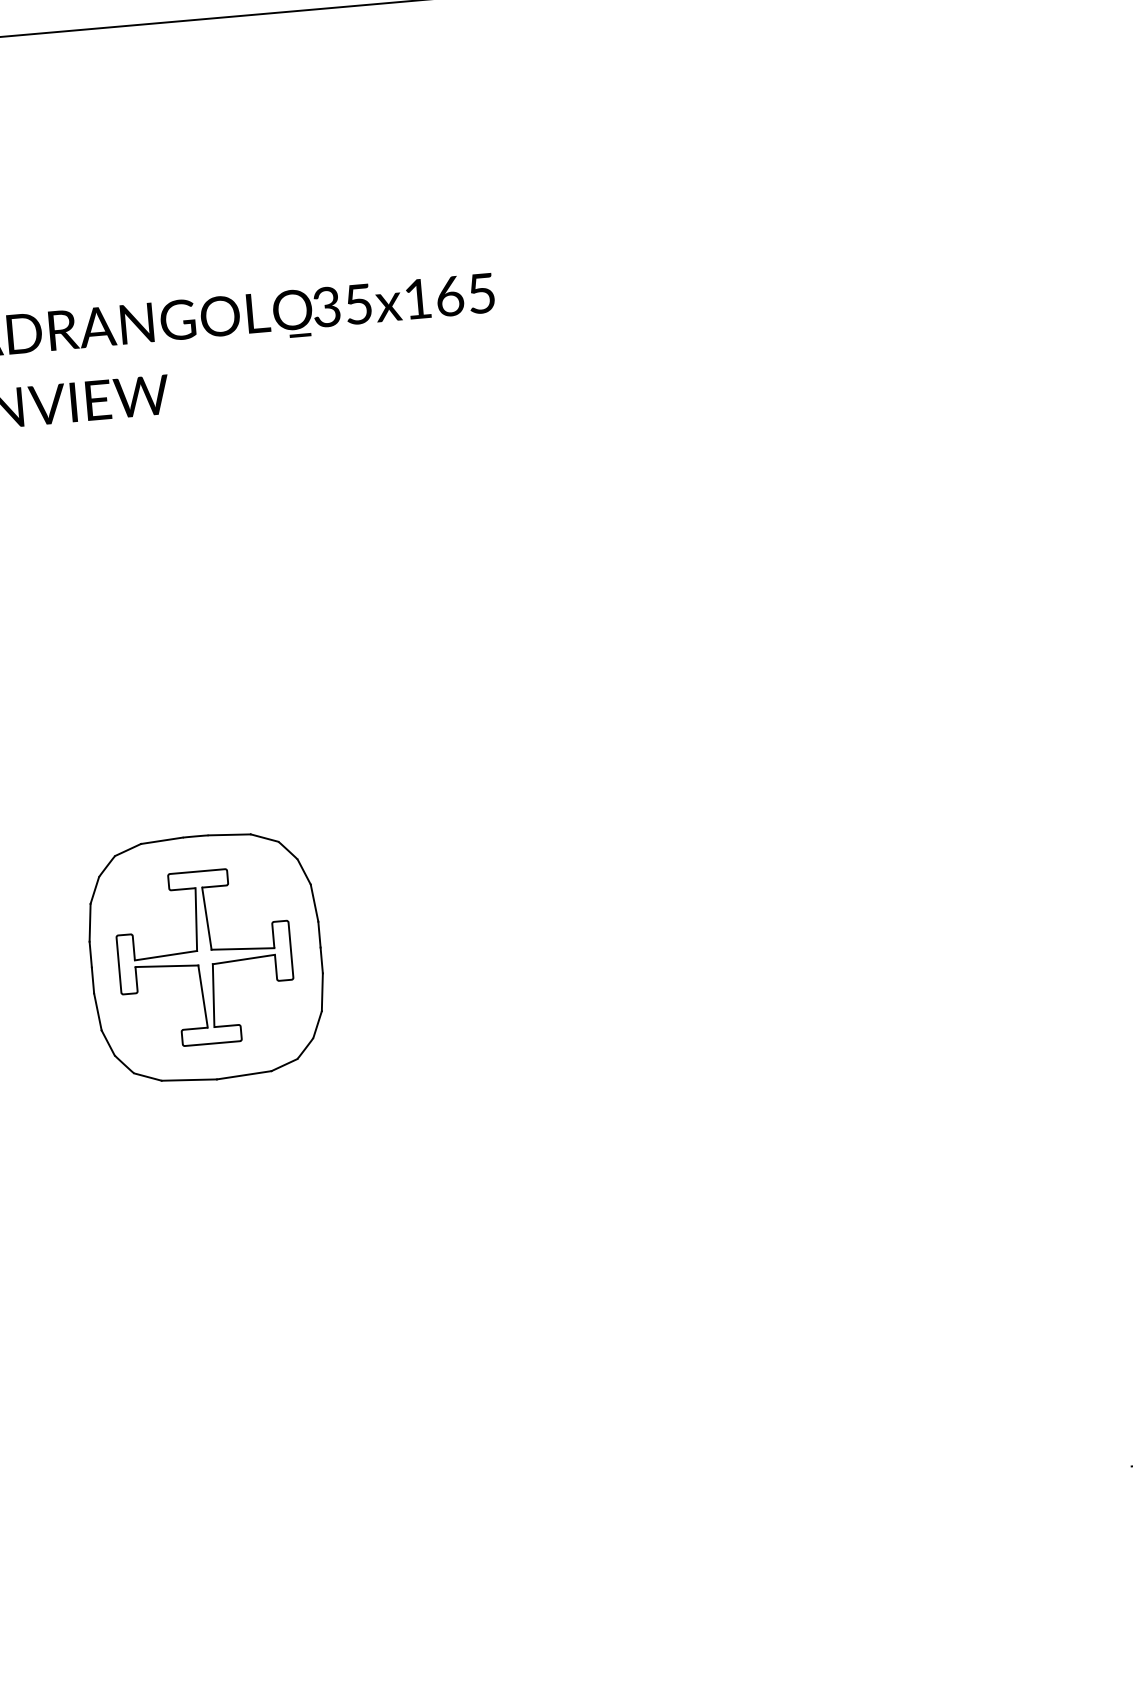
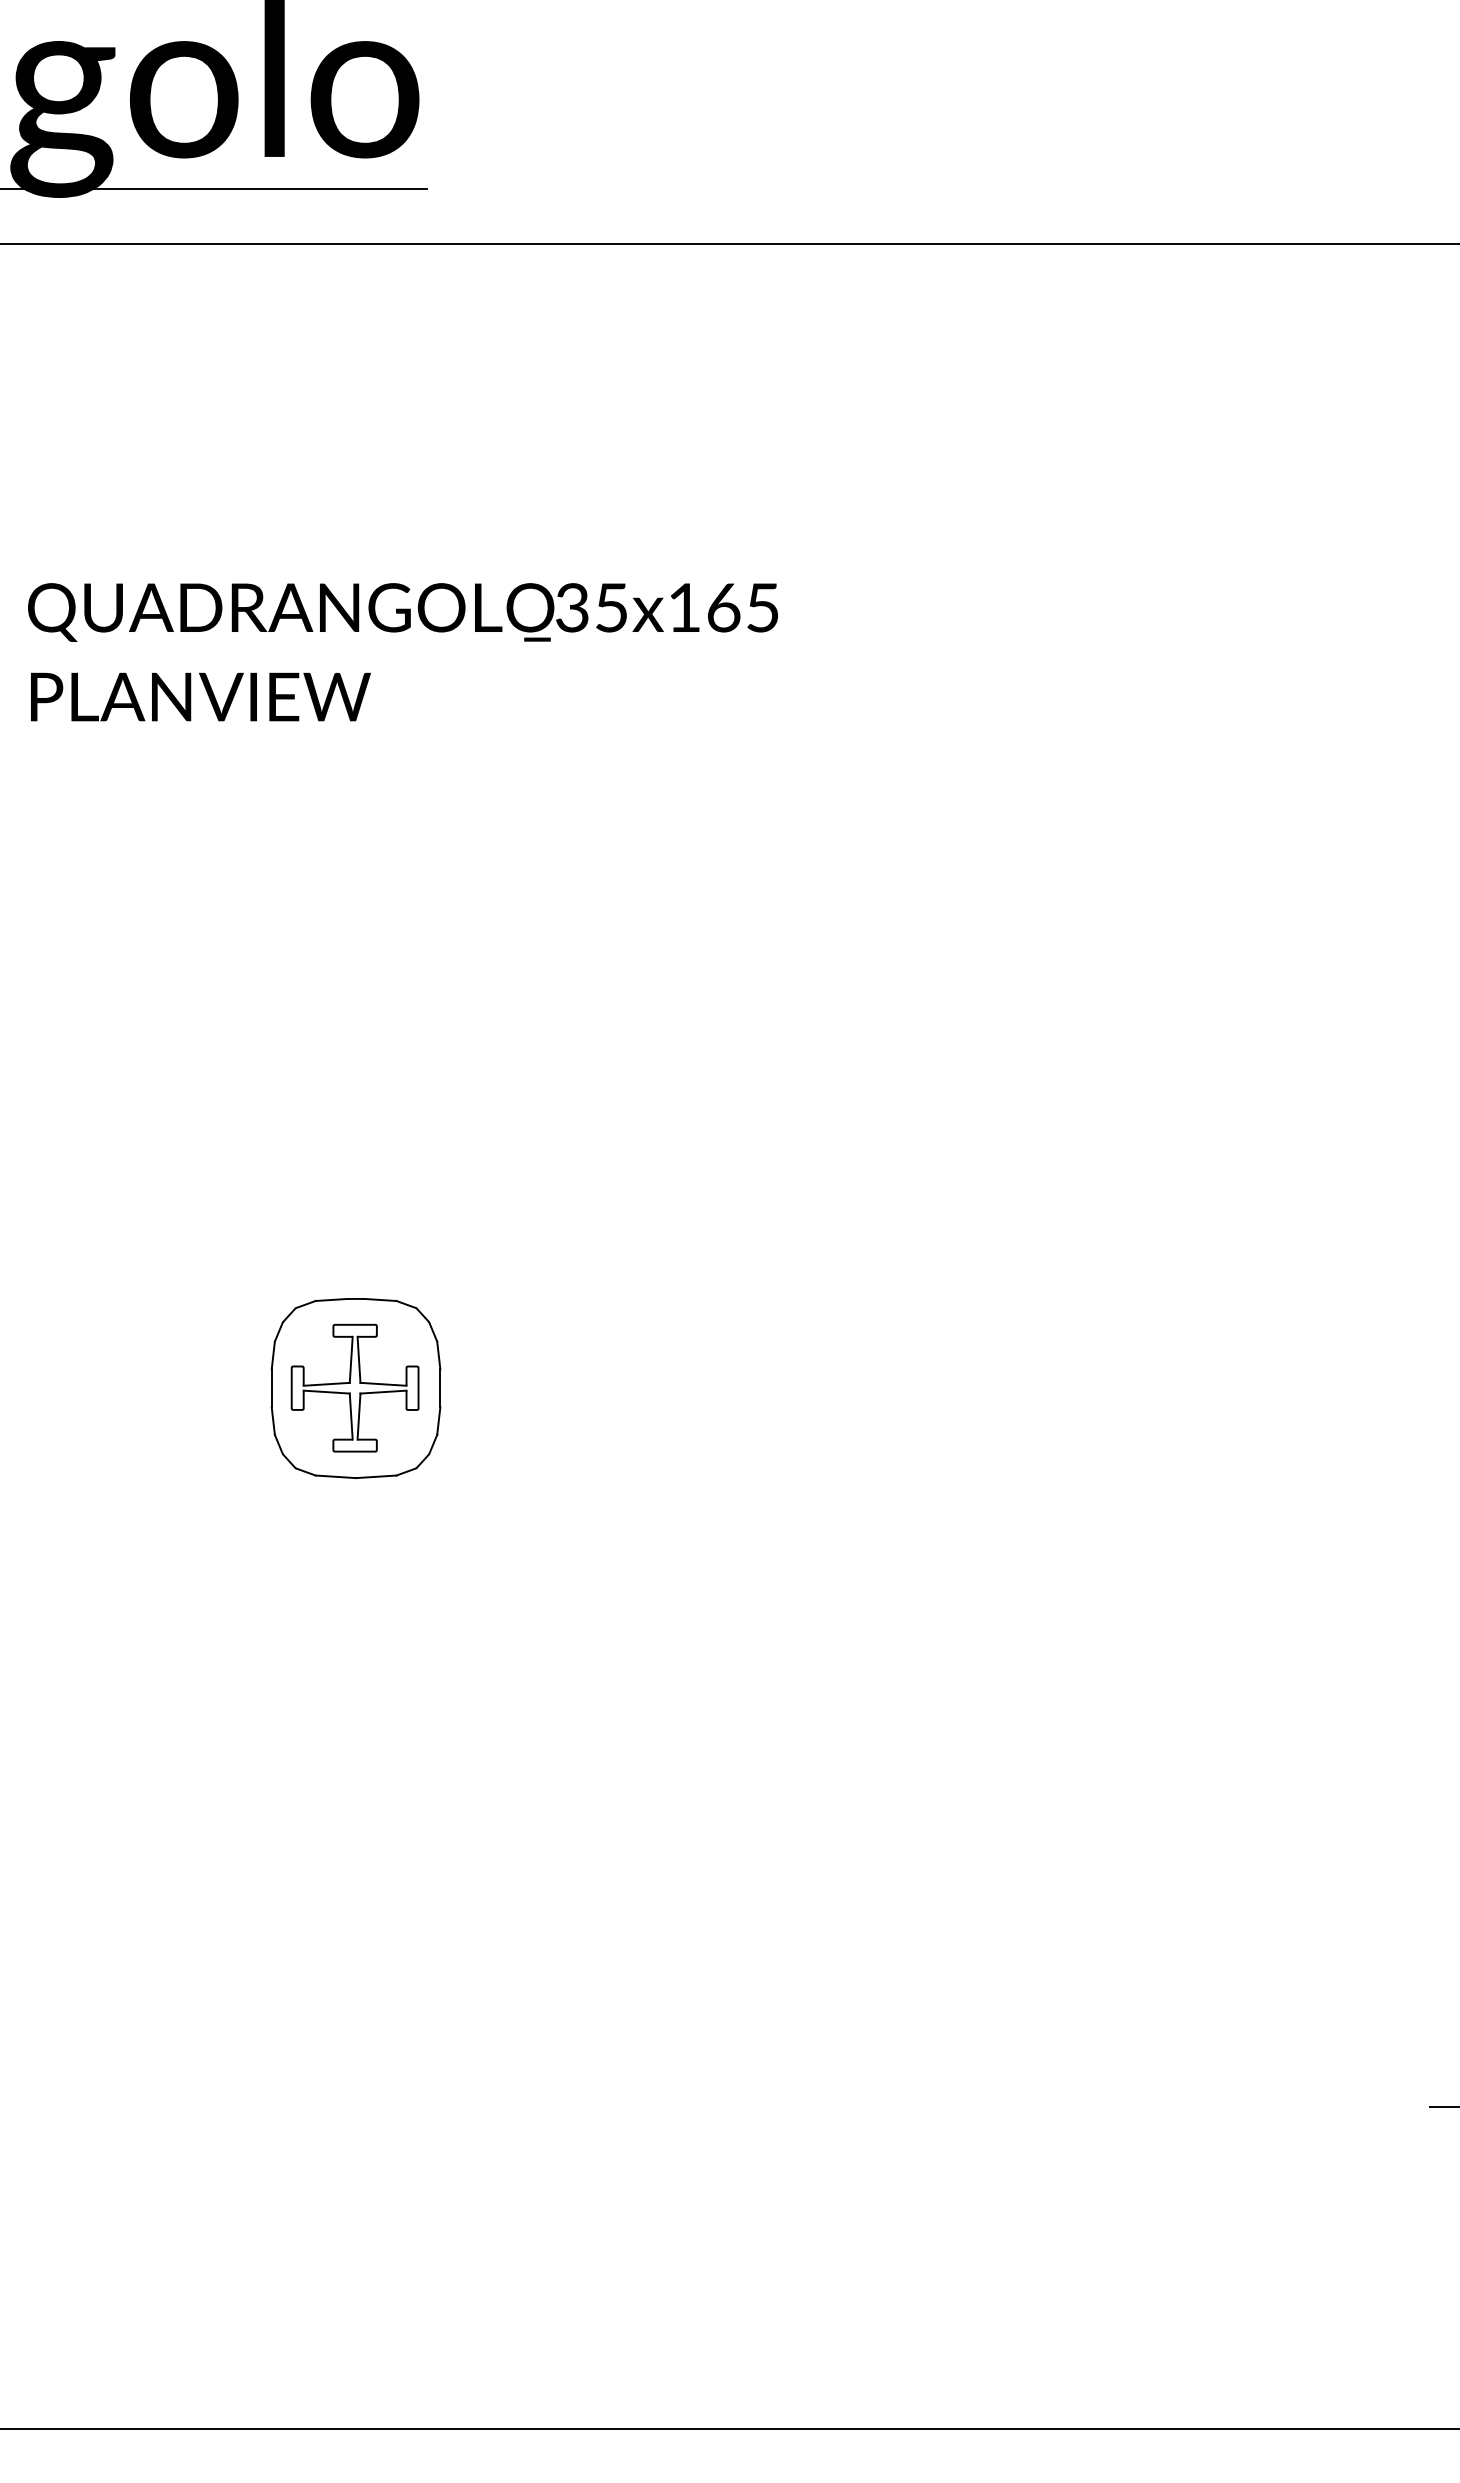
part: (205, 957) -> (355, 1388), size x0.6

